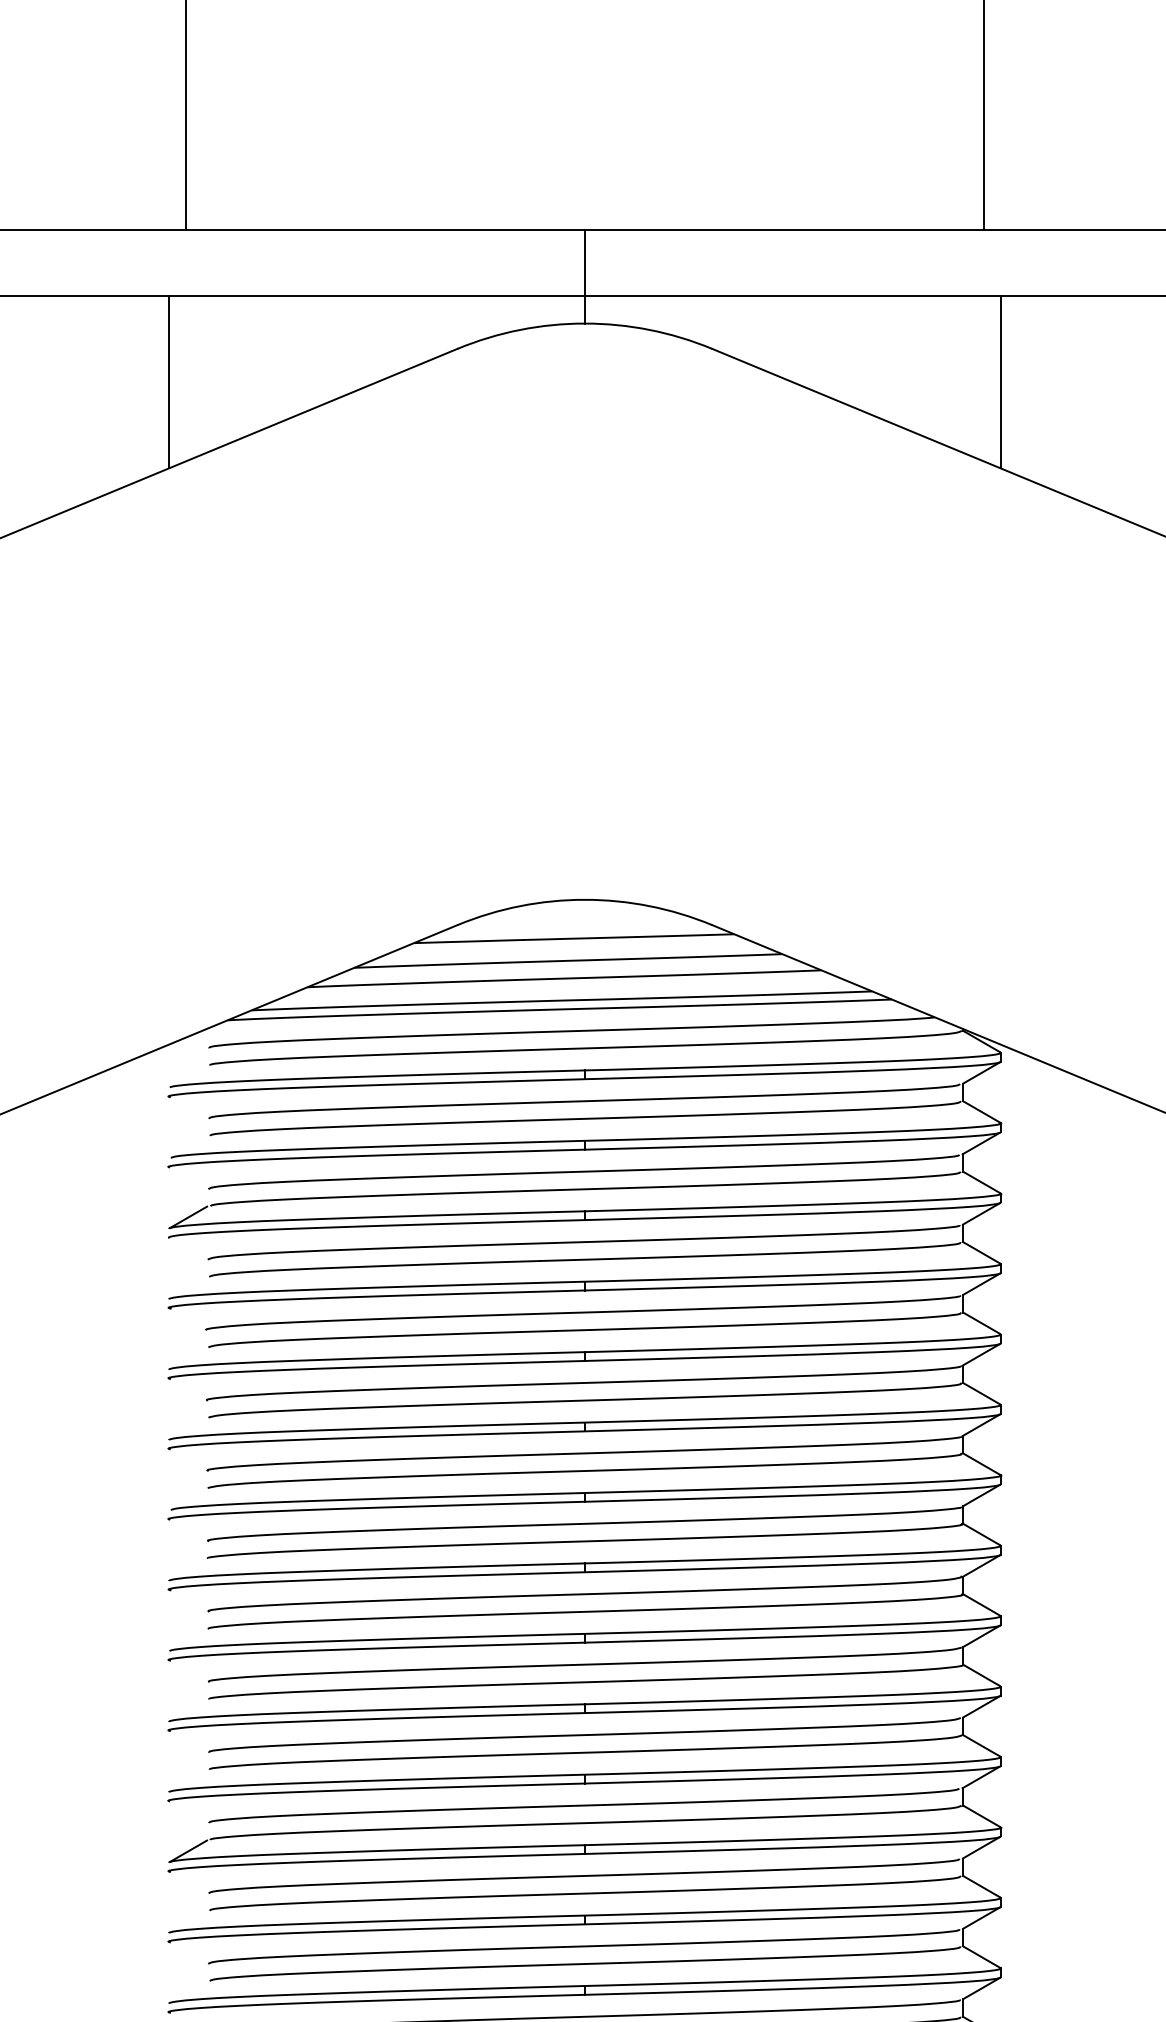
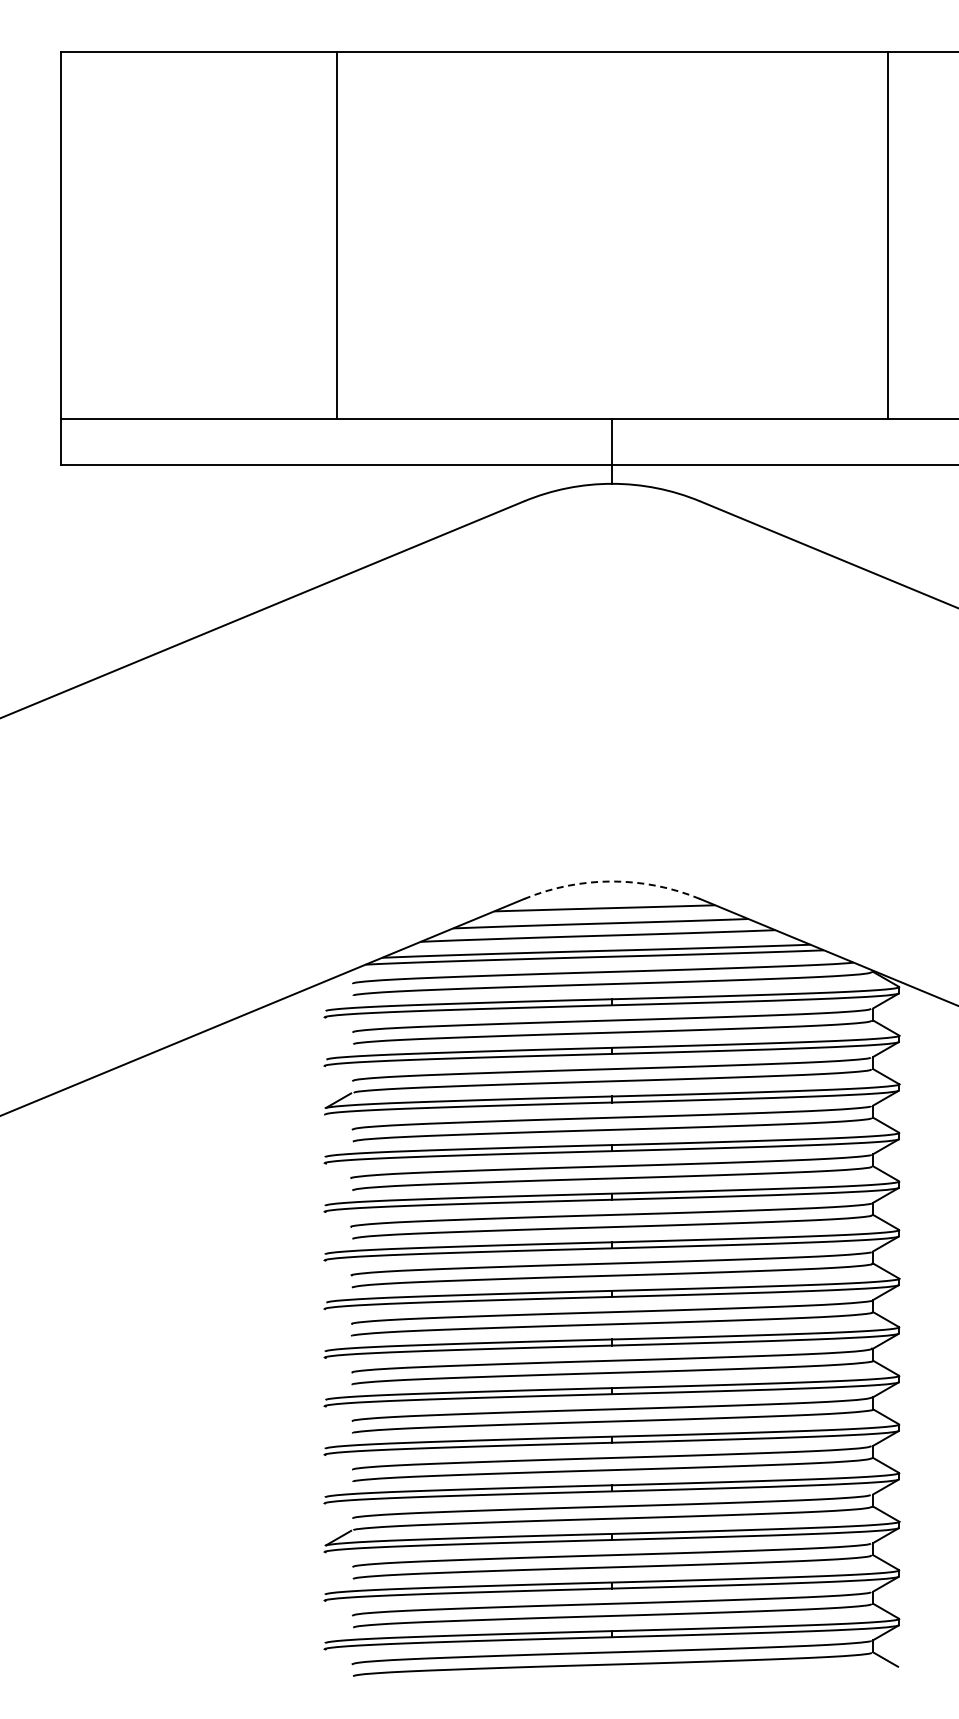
line: (169, 381) -> (325, 523), removed
line: (1001, 381) -> (899, 523), removed
arc: (585, 899) -> (612, 881), solid -> dashed

